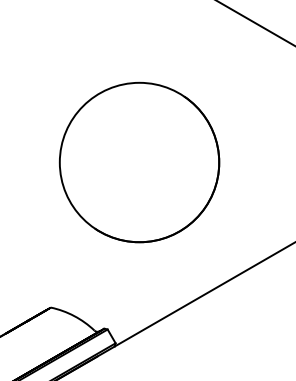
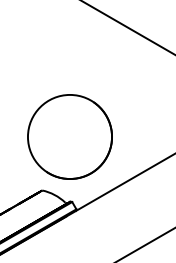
circle: (138, 161) -> (69, 136), moved

